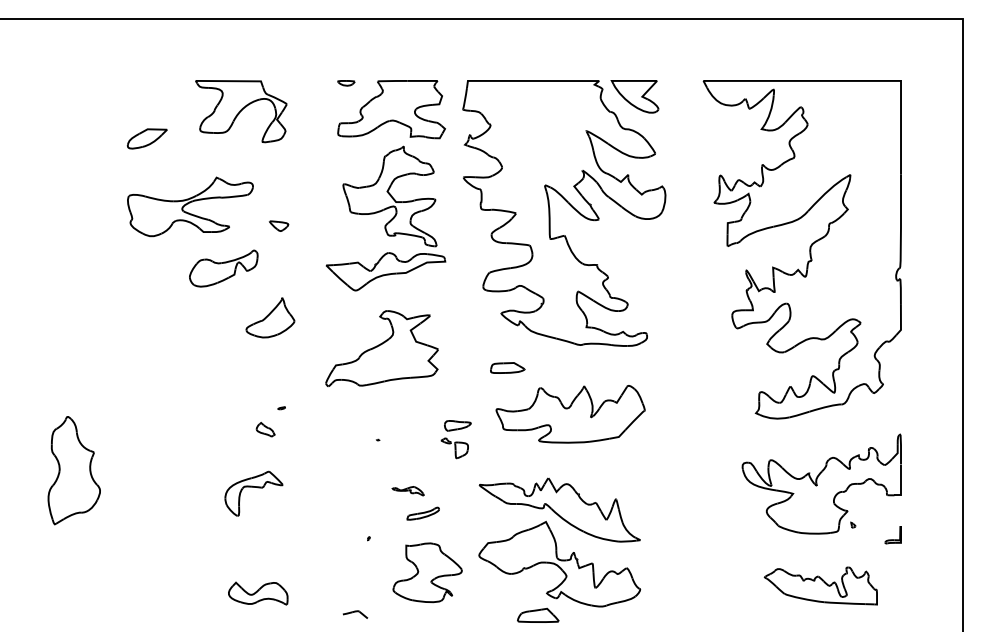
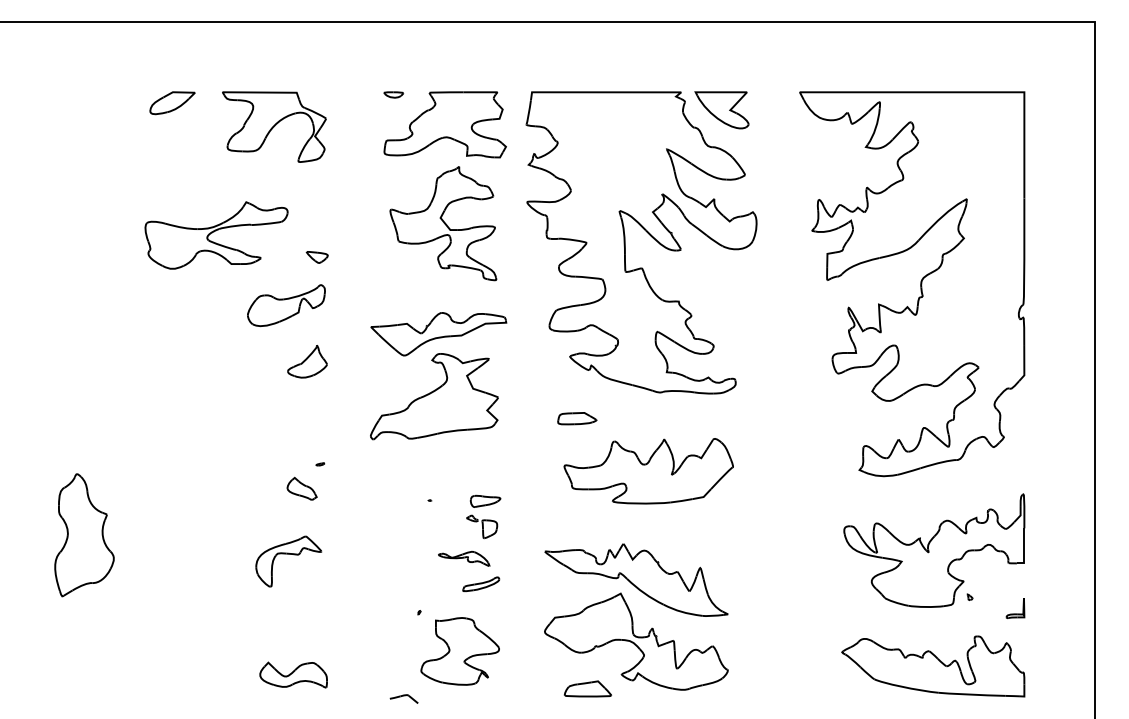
part: (147, 139) -> (172, 103), moved
part: (223, 268) -> (286, 305), moved
part: (385, 272) -> (438, 334), moved
part: (270, 317) -> (307, 361), size x0.71
part: (265, 429) -> (301, 488), size x1.43
part: (456, 439) -> (483, 516), moved
part: (408, 491) -> (464, 558), size x1.43
part: (427, 572) -> (459, 651), moved
part: (821, 586) -> (933, 666), size x1.43
part: (538, 615) -> (588, 688), moved

